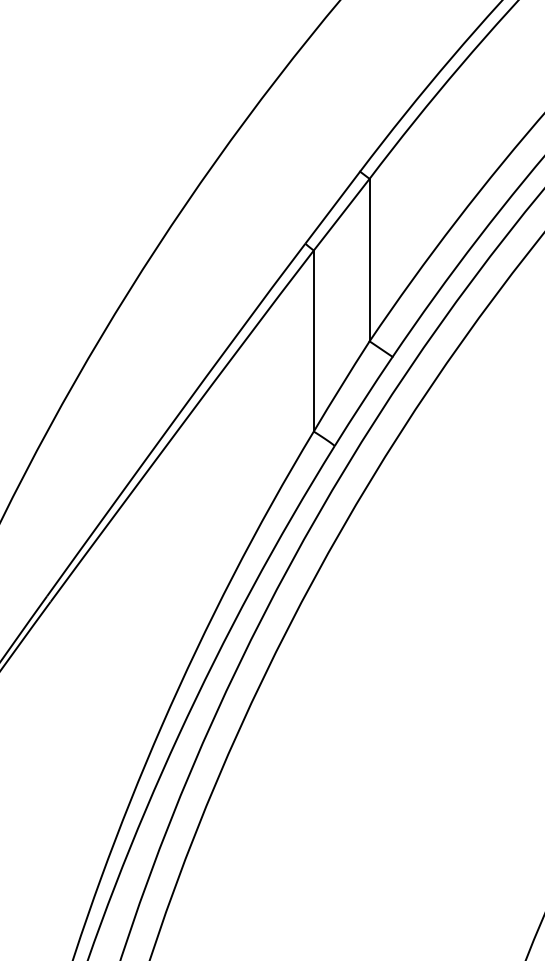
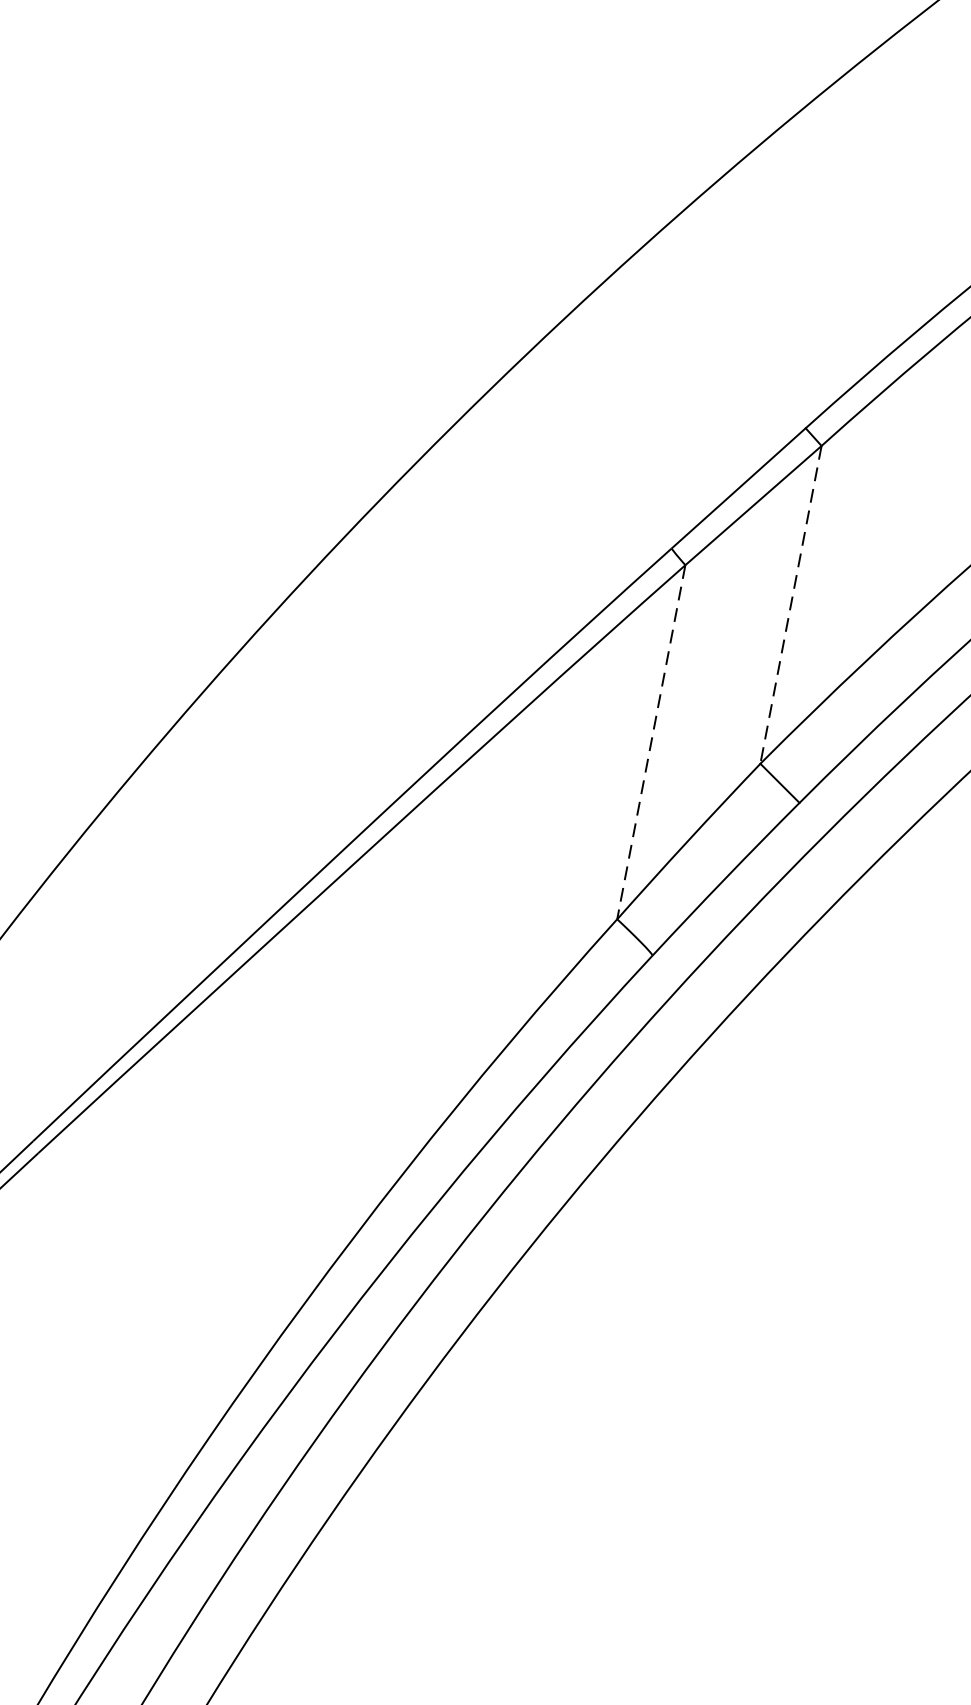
line: (369, 260) -> (790, 605), solid -> dashed
line: (313, 341) -> (650, 742), solid -> dashed

